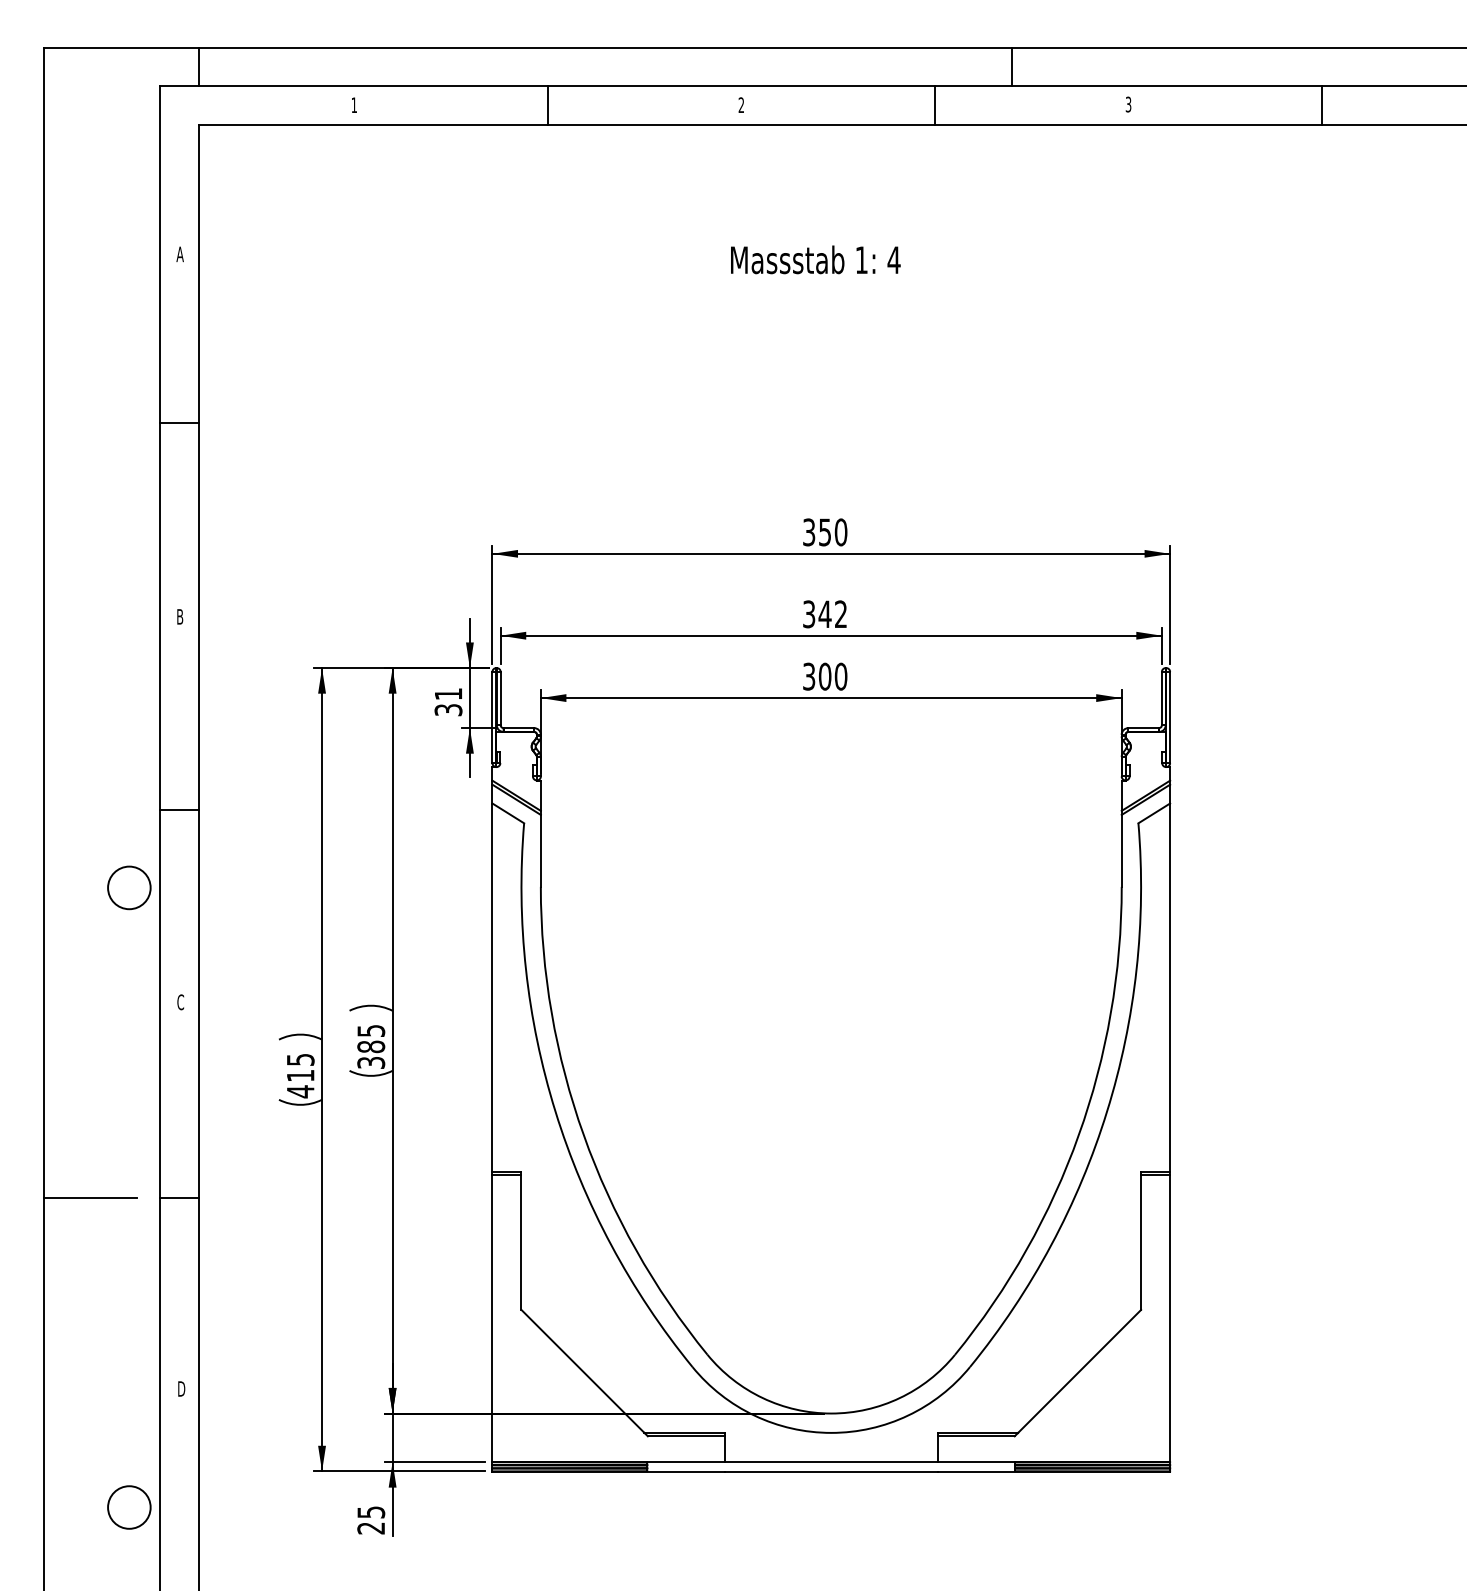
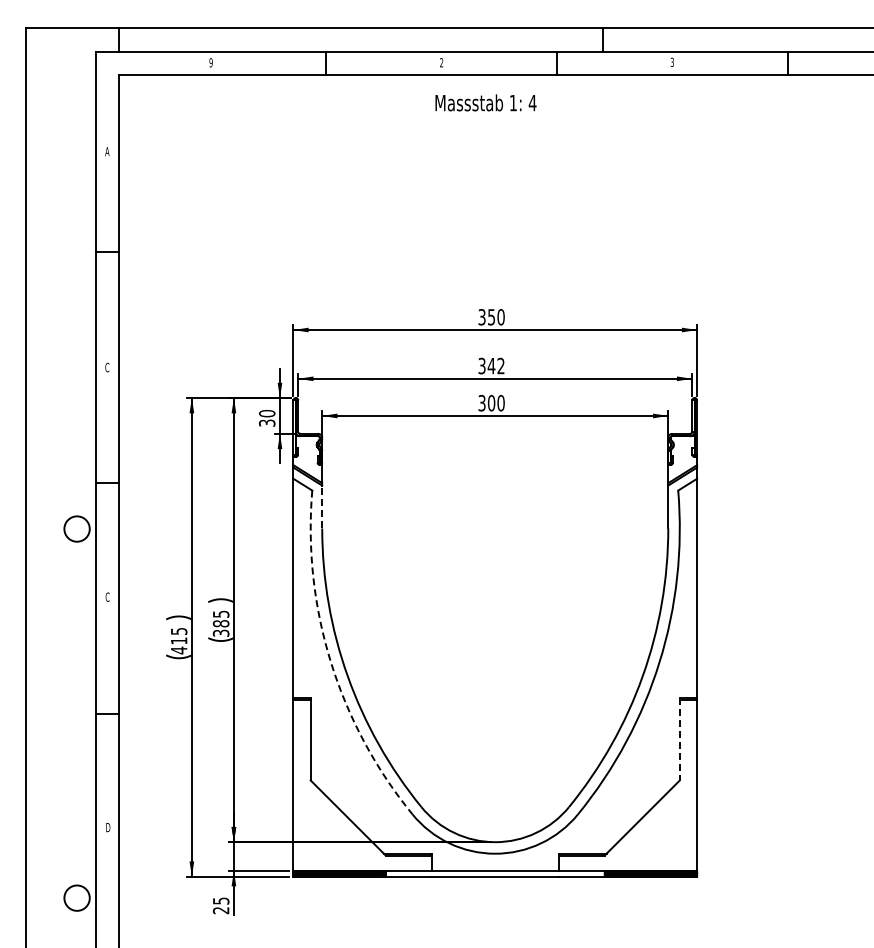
text: (353, 104) -> (210, 62), 1 -> 9
text: (814, 259) -> (485, 102), moved
text: (180, 616) -> (107, 367), B -> C
text: (448, 693) -> (267, 413), 31 -> 30
line: (541, 850) -> (322, 506), solid -> dashed
arc: (554, 1111) -> (330, 662), solid -> dashed
line: (89, 1197) -> (53, 713), removed
line: (1140, 1241) -> (679, 739), solid -> dashed

